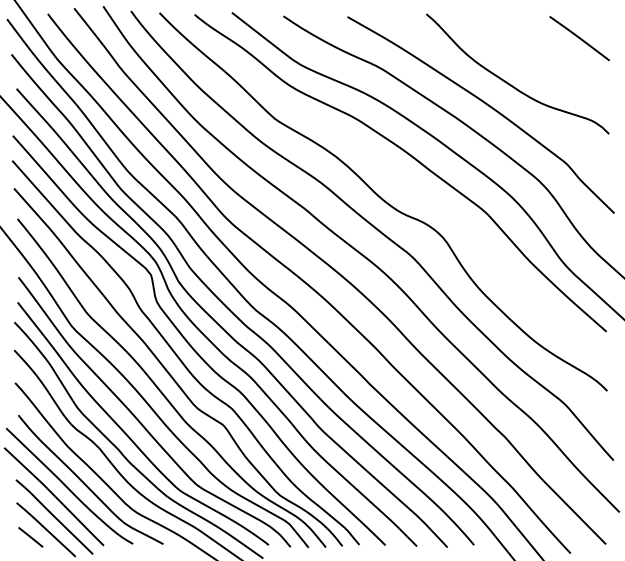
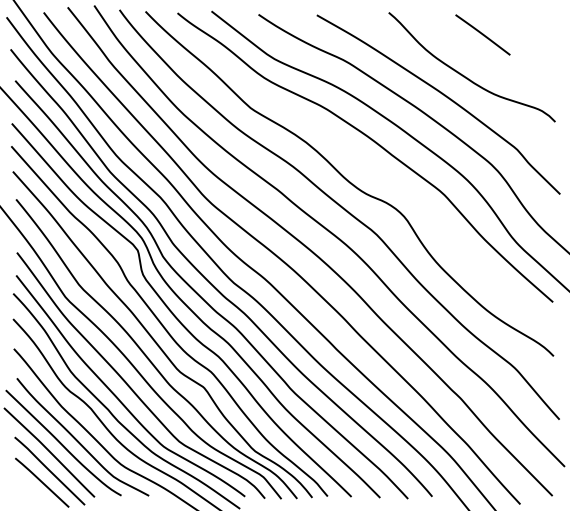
line: (579, 38) -> (482, 34), moved
line: (30, 537) -> (27, 489), removed

